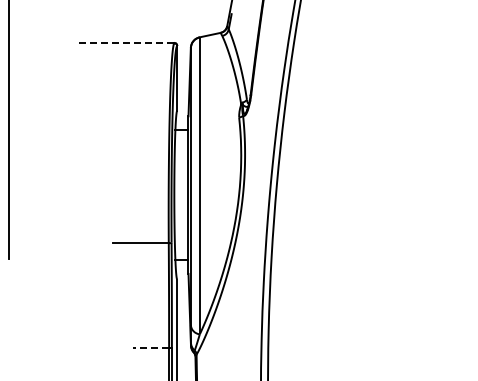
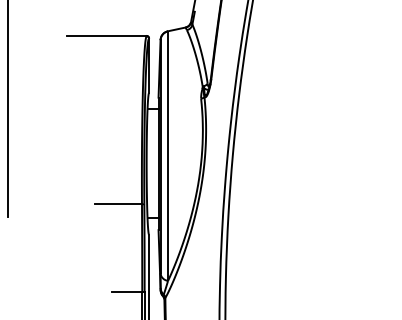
line: (126, 43) -> (106, 36), dashed -> solid
line: (150, 347) -> (126, 291), dashed -> solid

